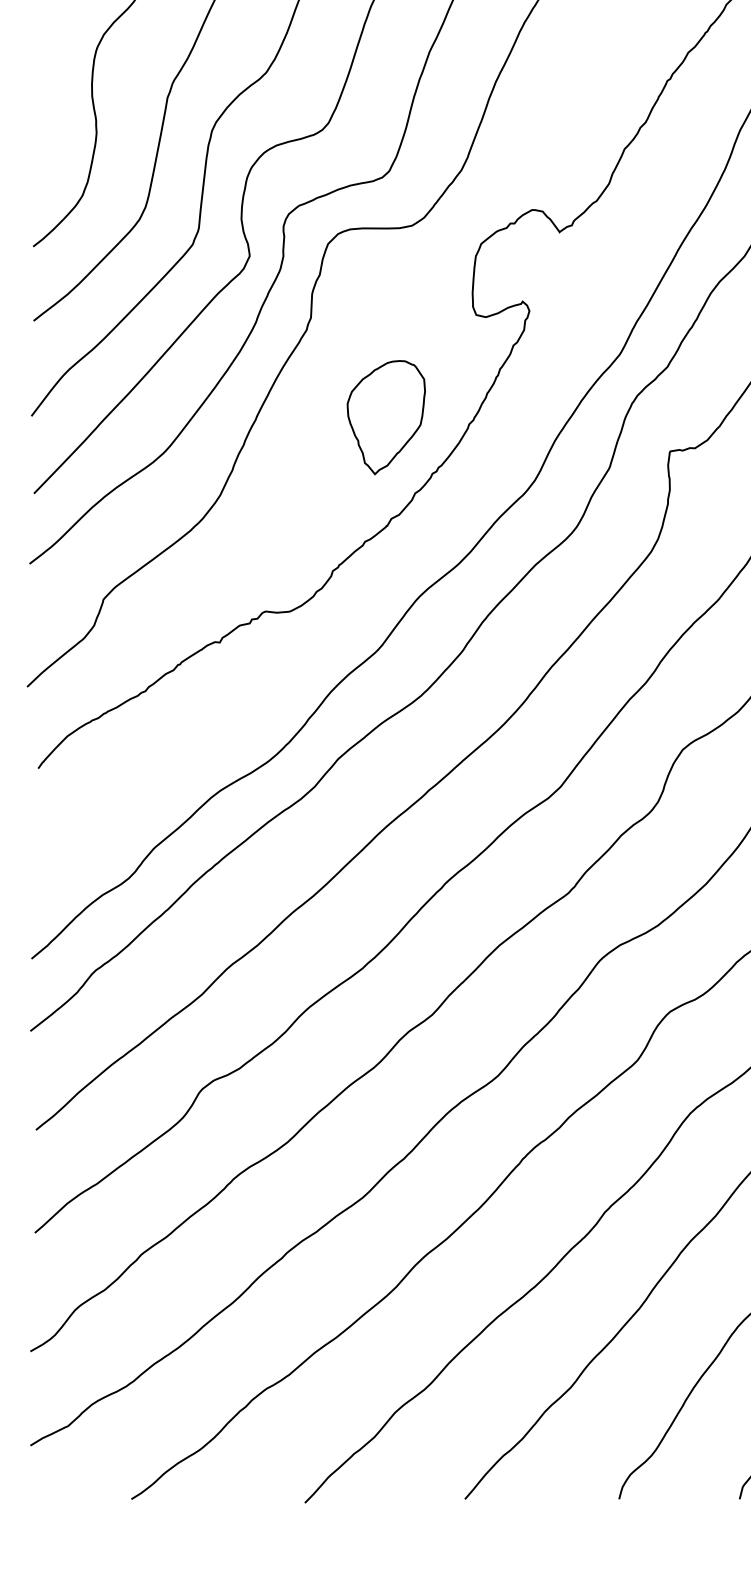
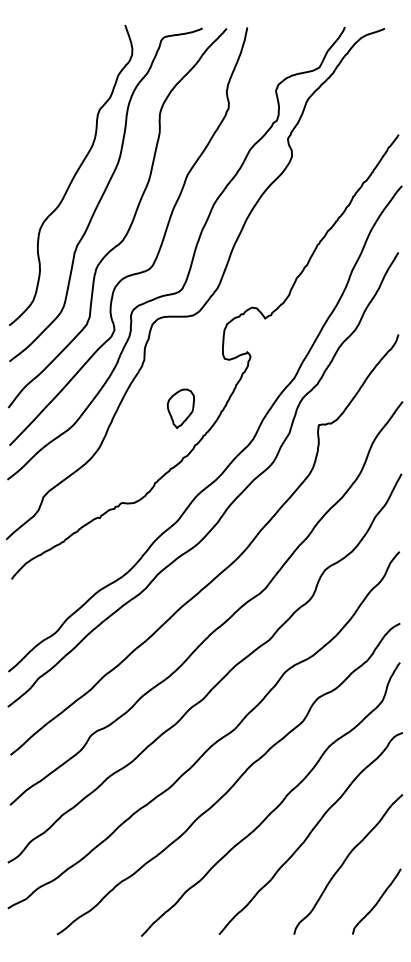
part: (385, 417) -> (180, 408), size x0.7

